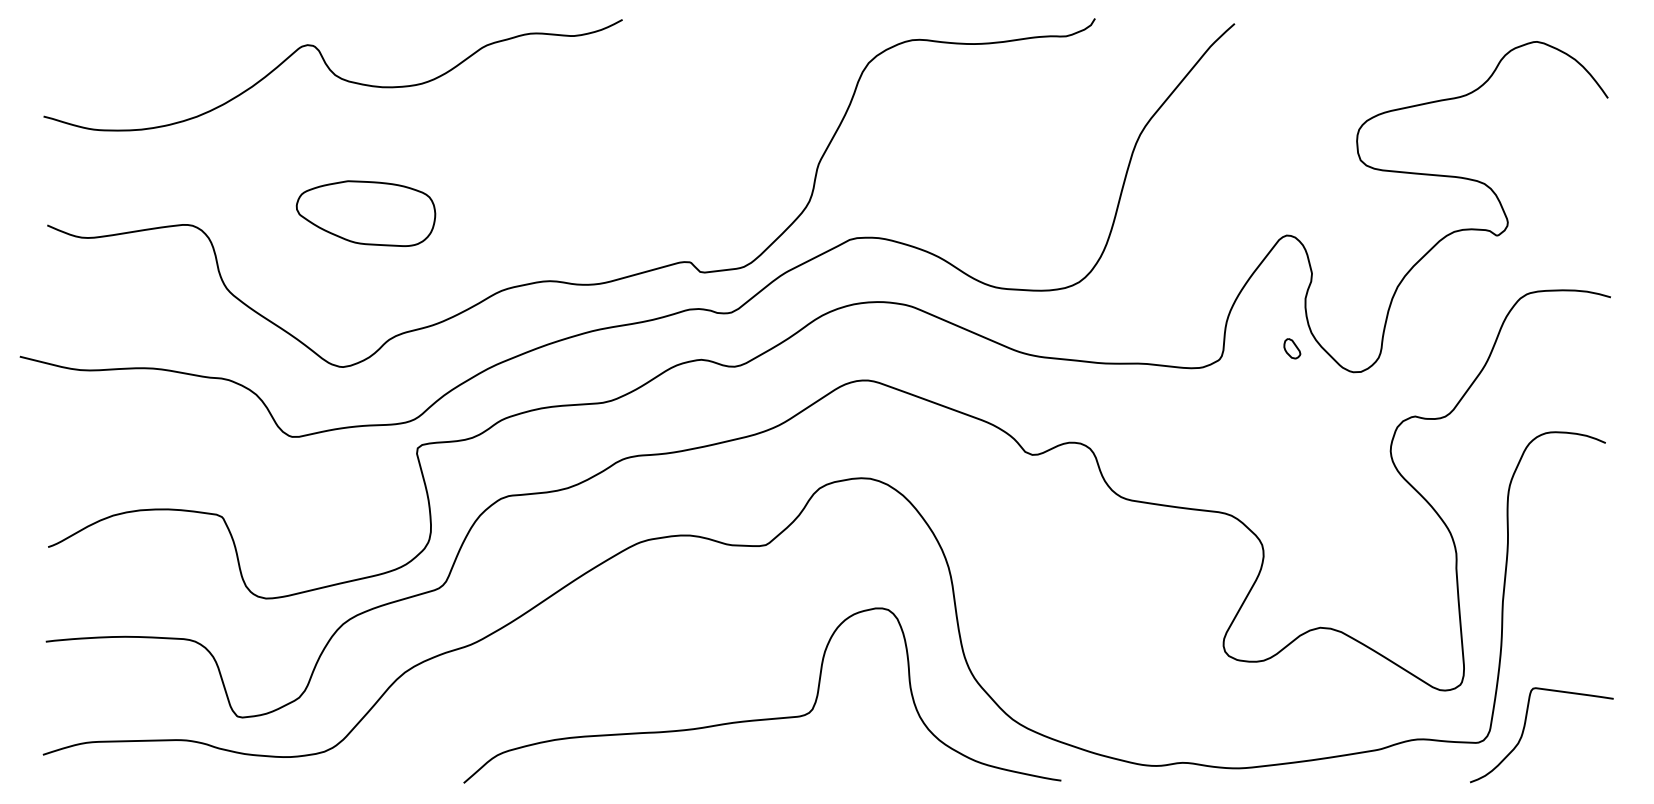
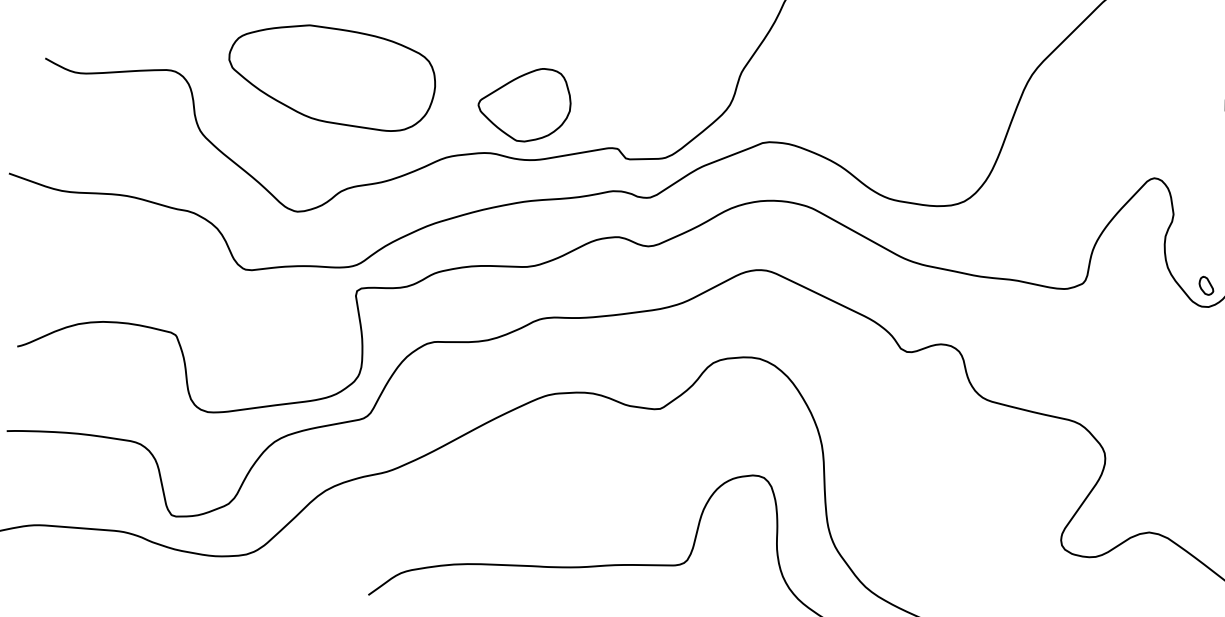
part: (365, 213) -> (331, 76), size x1.67
part: (581, 223) -> (523, 104), added
part: (1292, 348) -> (1206, 285), moved

